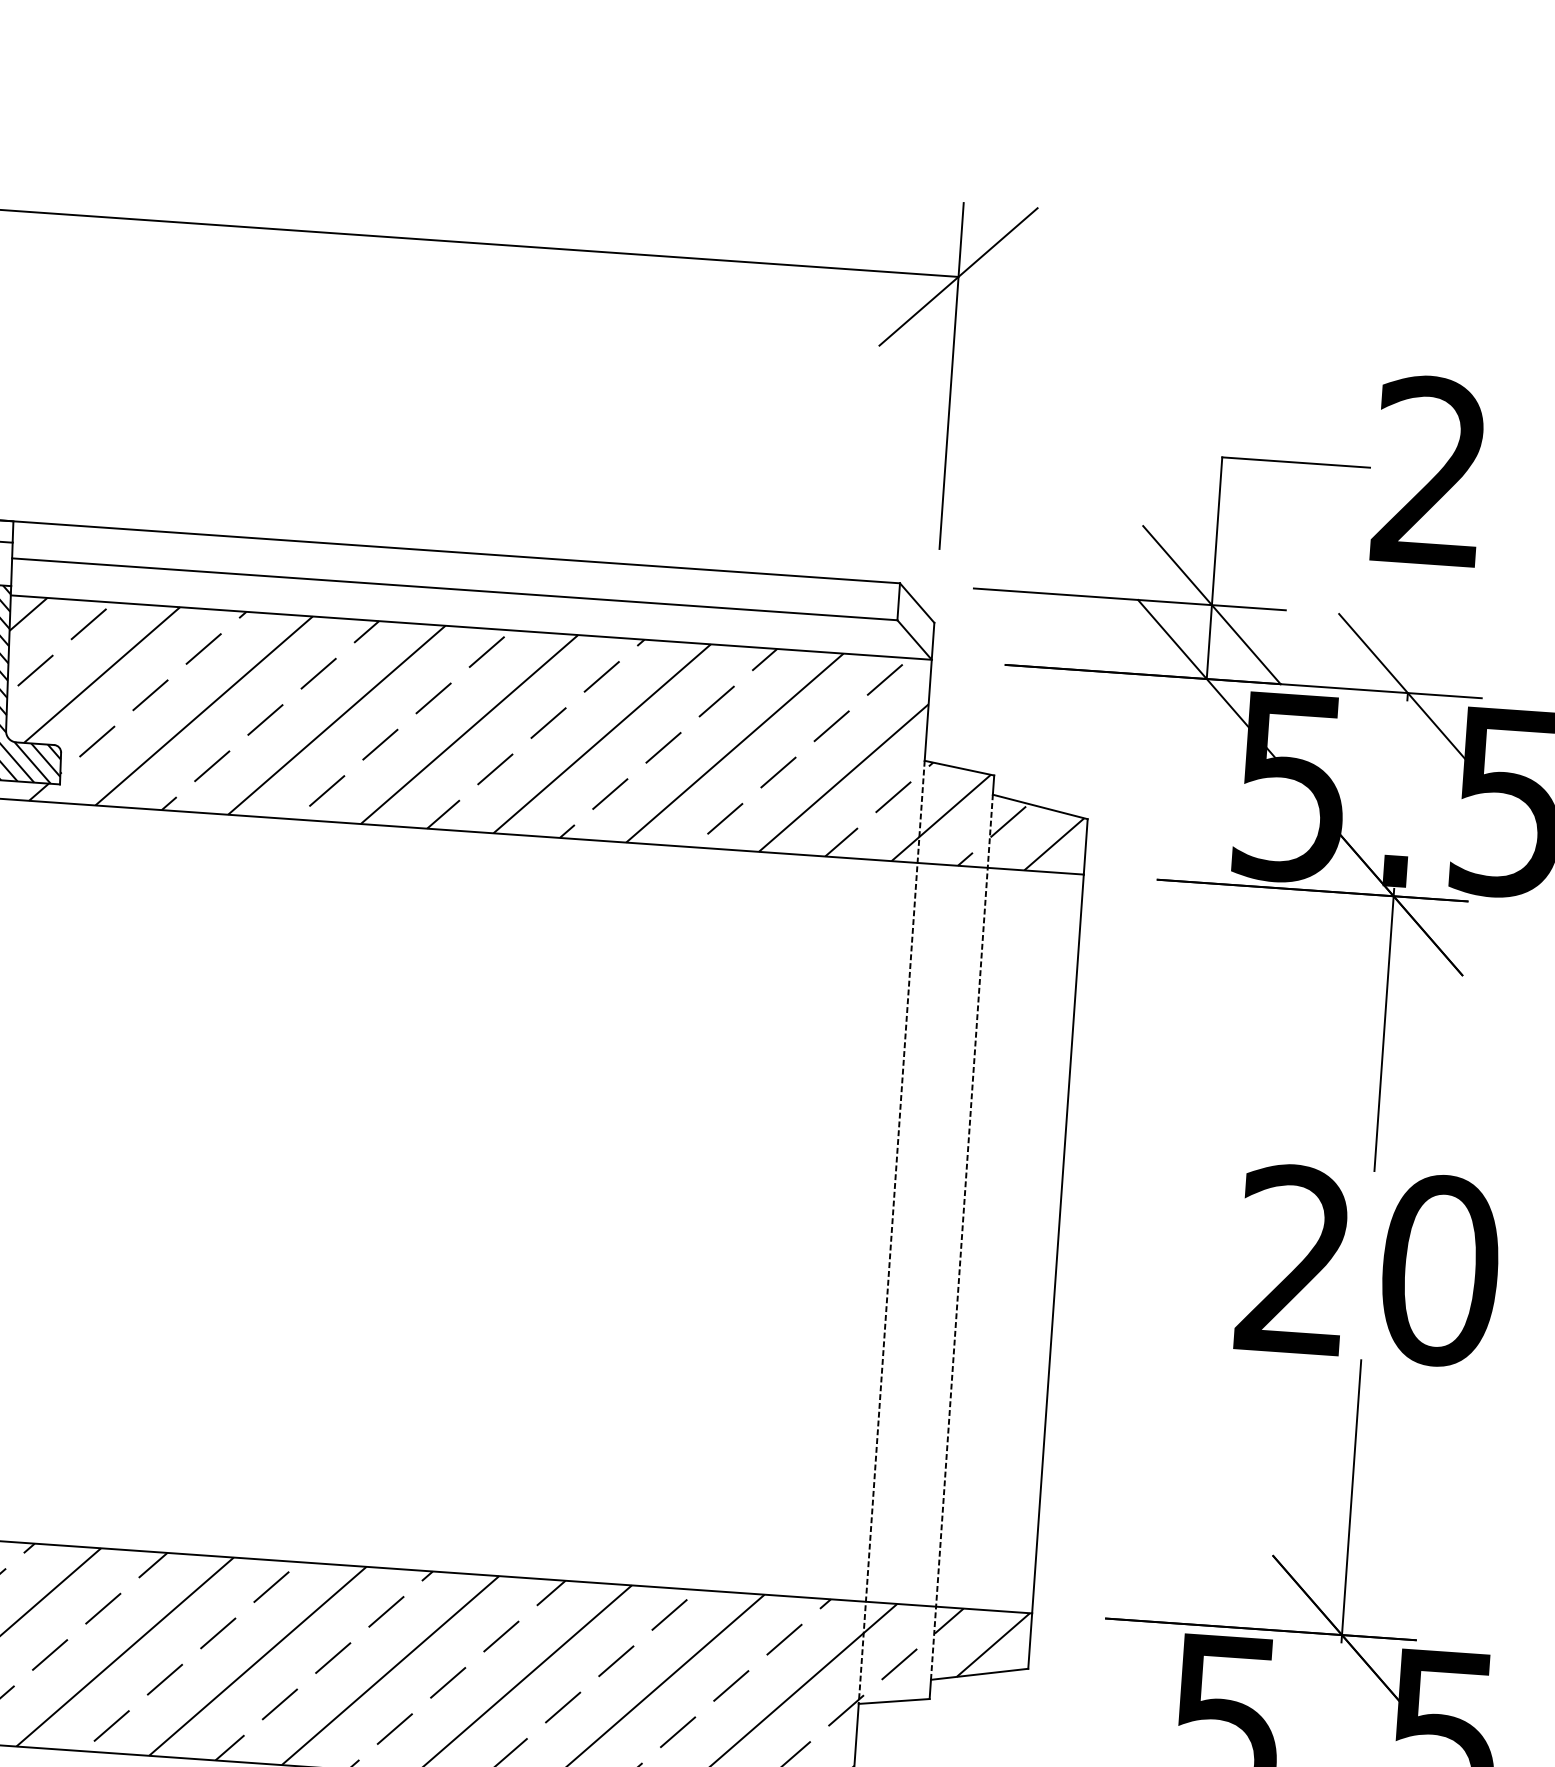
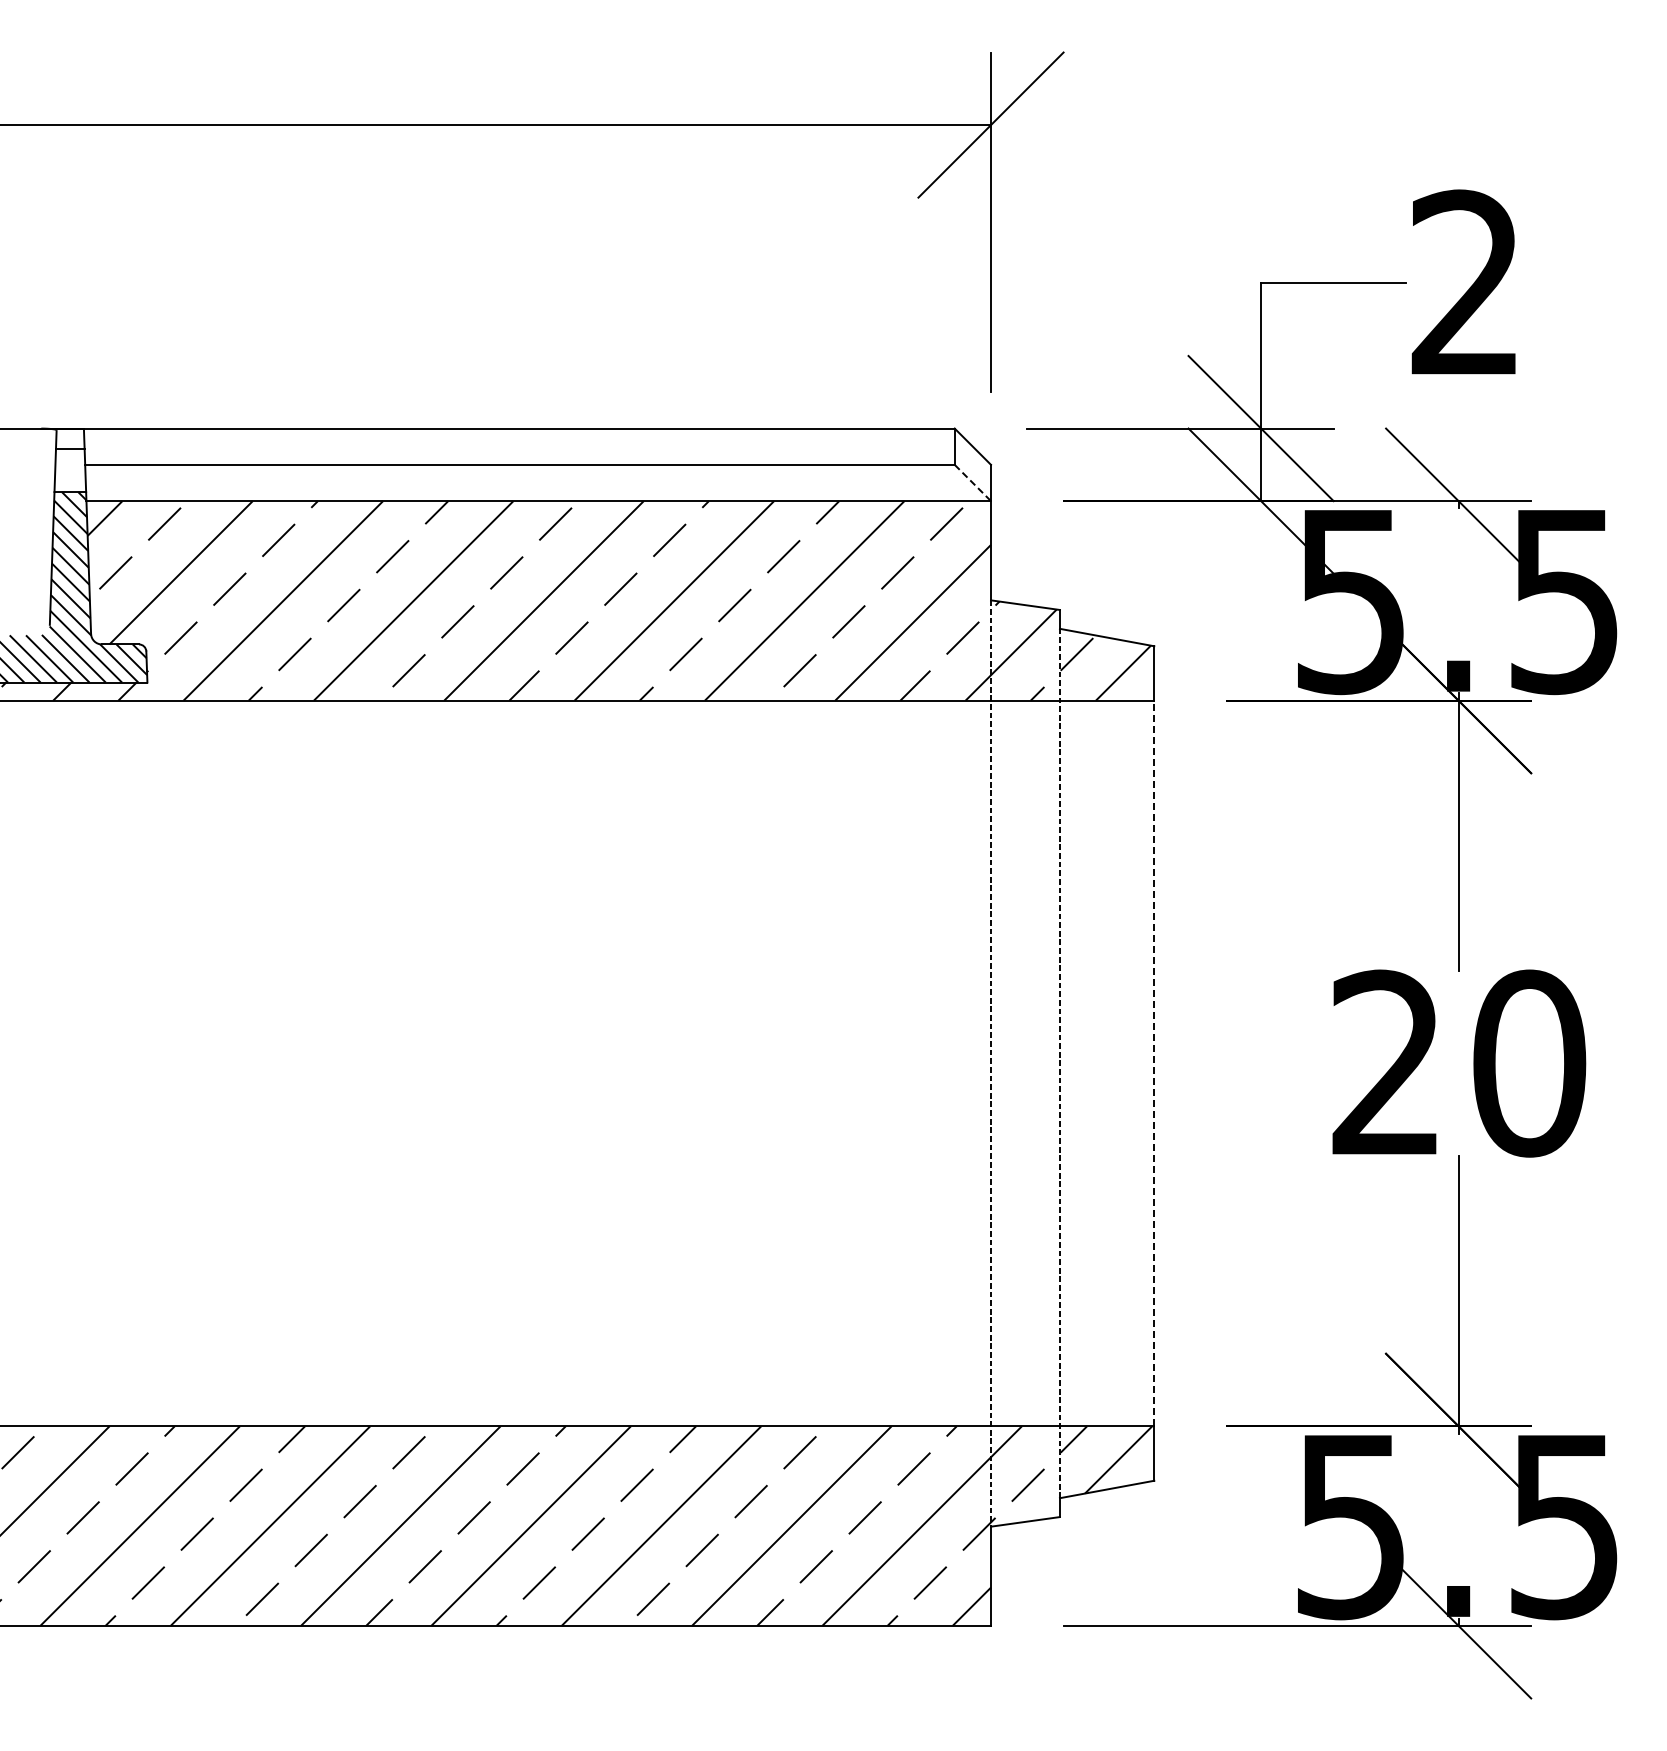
line: (914, 639) -> (972, 482), solid -> dashed
line: (1058, 1243) -> (1154, 1063), solid -> dashed

